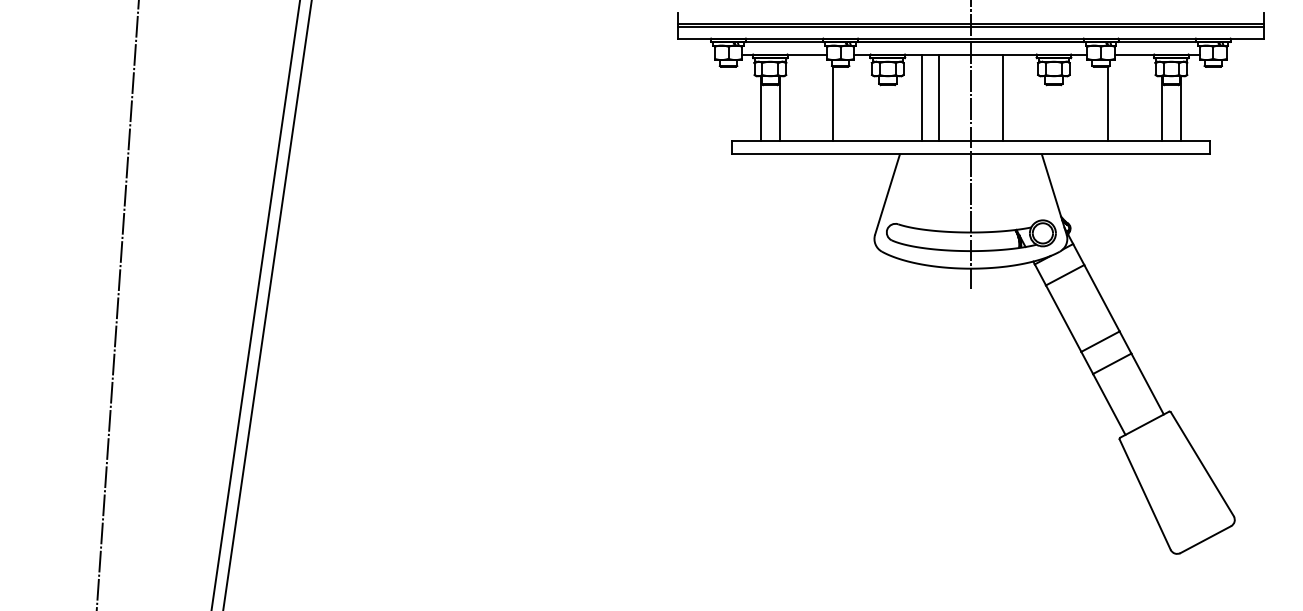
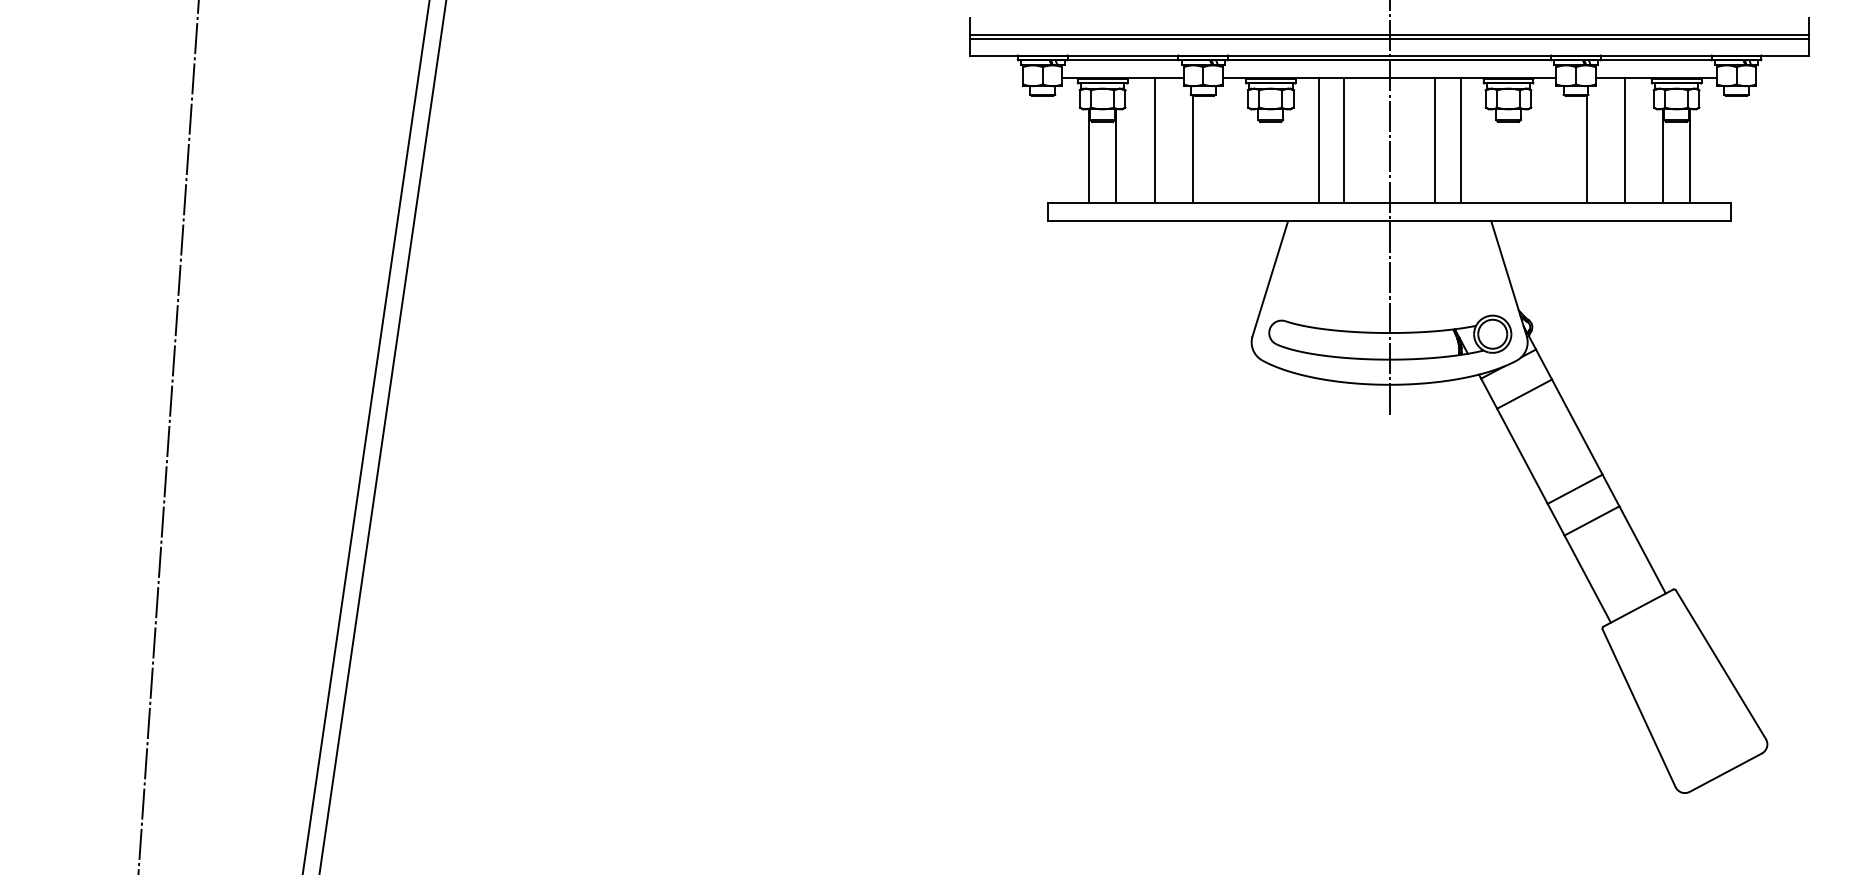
line: (806, 97) -> (1154, 139), added
line: (1021, 97) -> (1462, 139), added
line: (1135, 97) -> (1625, 139), added

